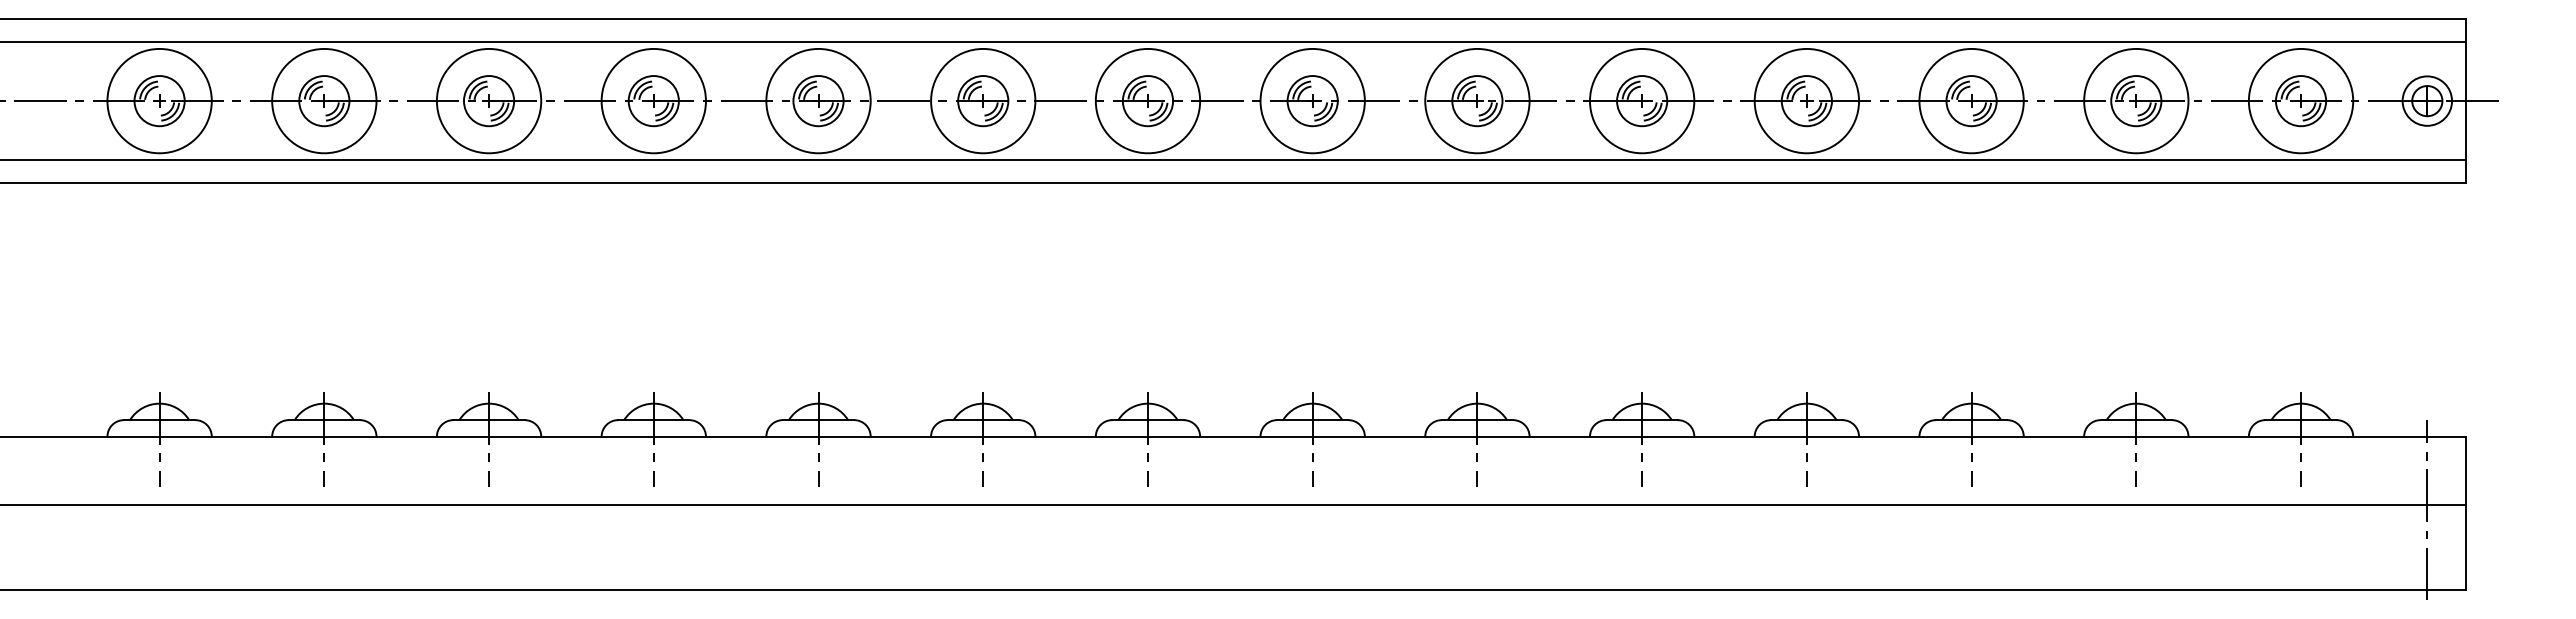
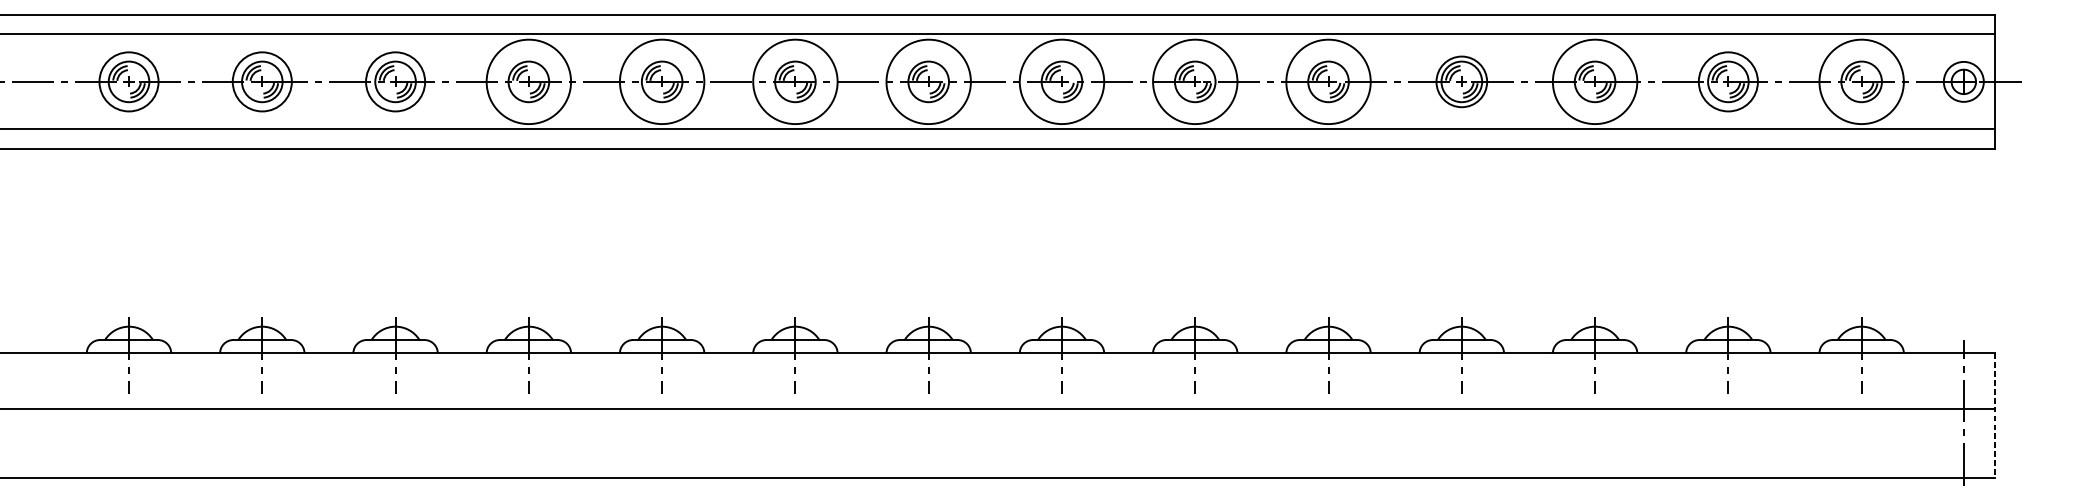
circle: (159, 100) -> (128, 81), size x0.7
circle: (324, 100) -> (262, 81), size x0.7
circle: (488, 100) -> (395, 81), size x0.7
circle: (1806, 100) -> (1461, 81), size x0.6
circle: (2136, 100) -> (1728, 81), size x0.7
line: (2465, 513) -> (1994, 415), solid -> dashed

